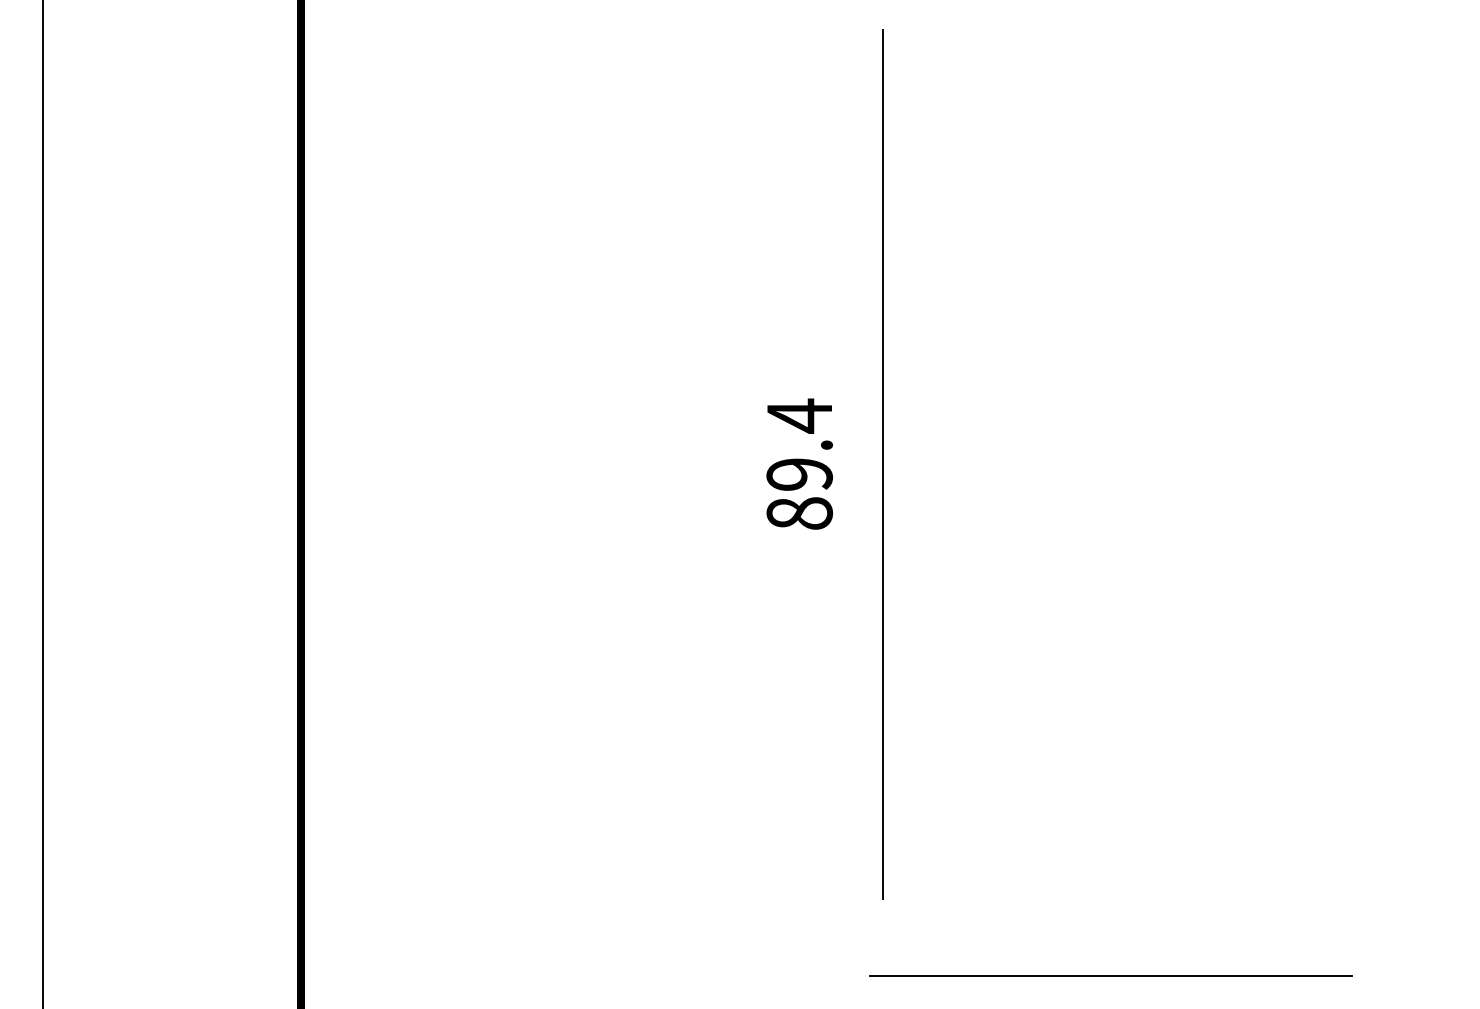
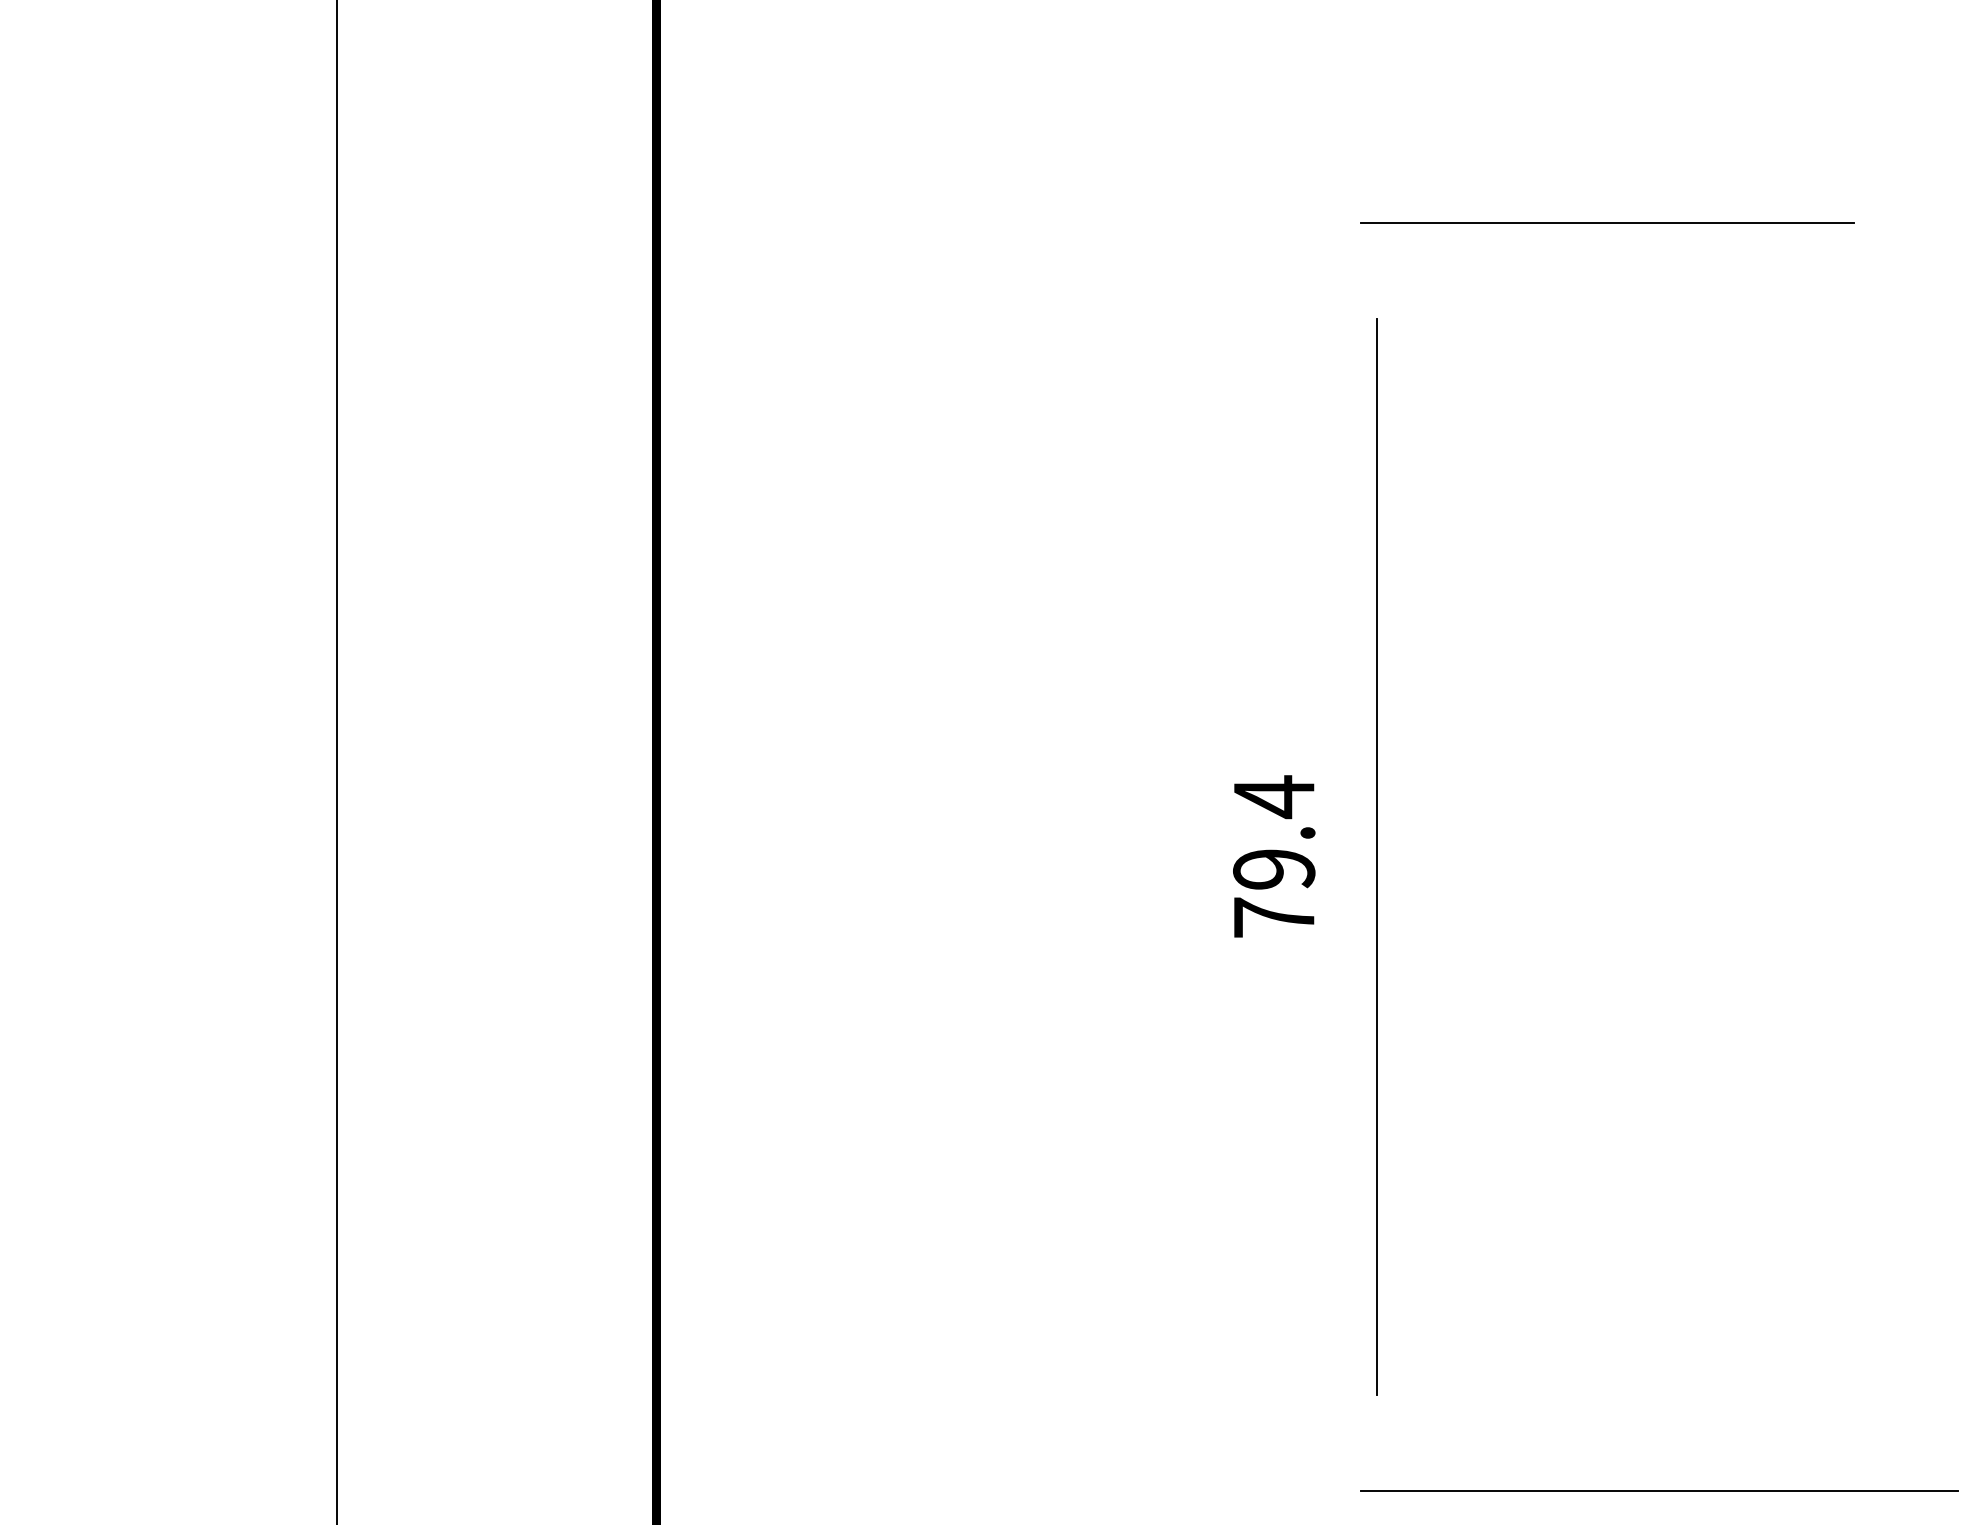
text: (799, 513) -> (1274, 917), 89.4 -> 79.4

